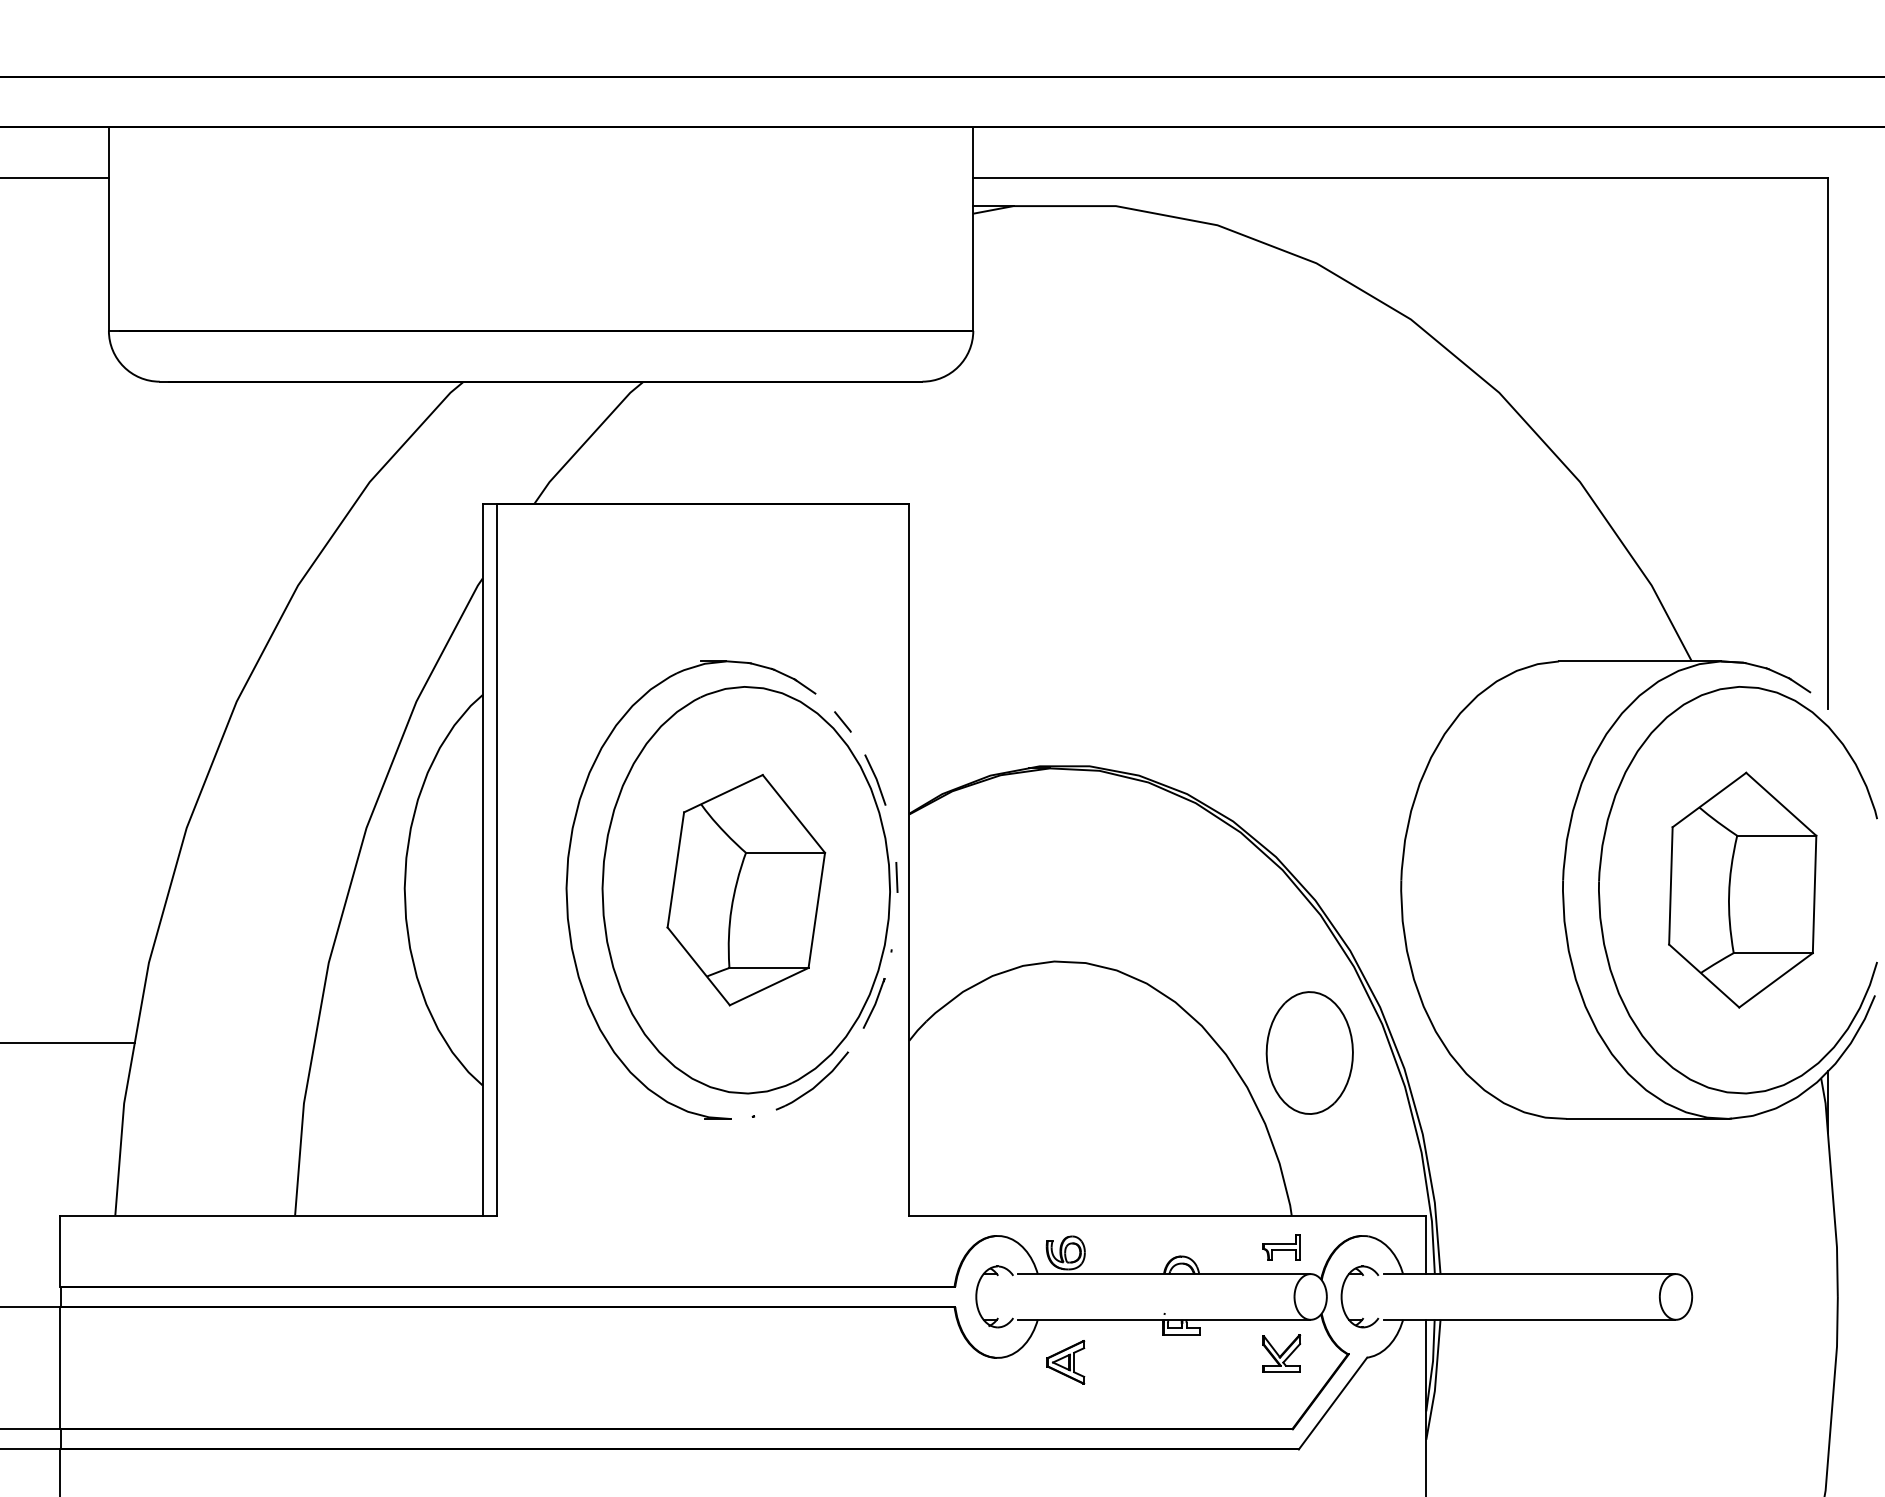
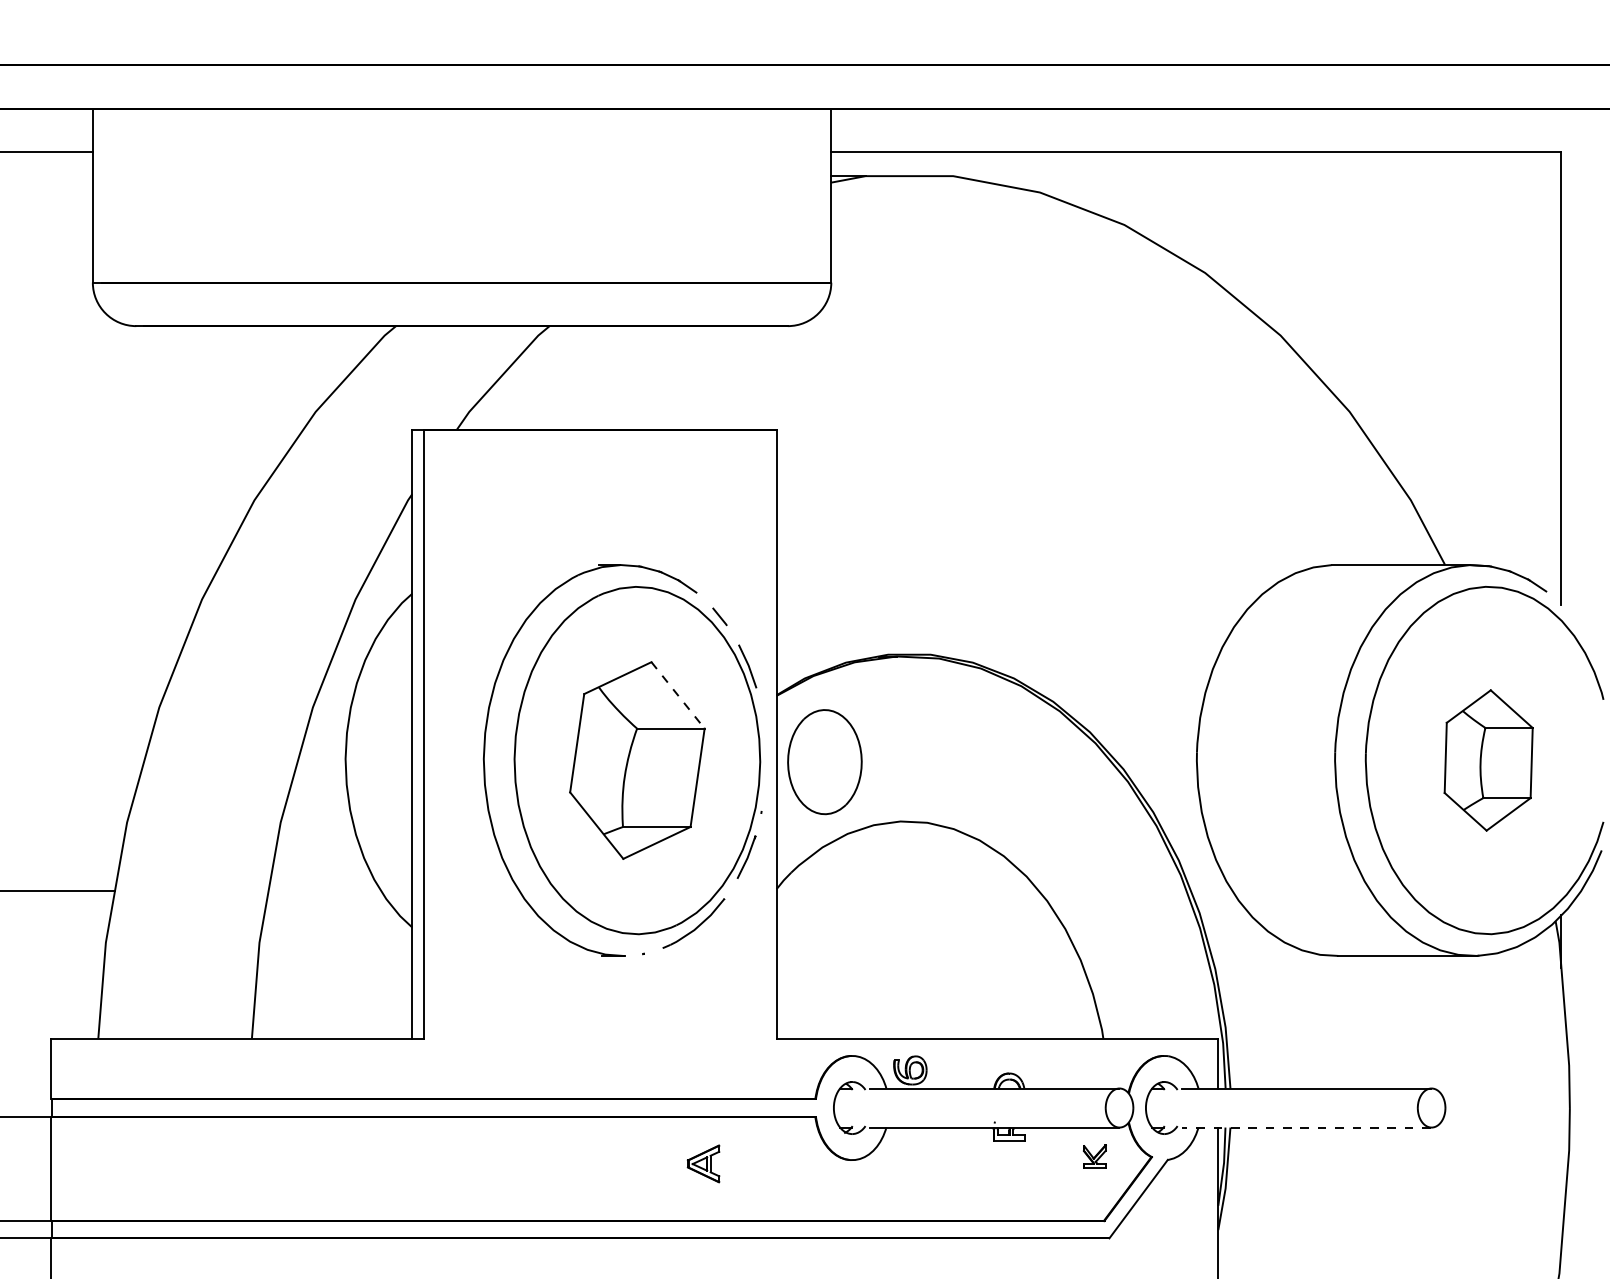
line: (793, 813) -> (677, 695), solid -> dashed
line: (896, 877) -> (765, 749), removed
part: (1742, 889) -> (1488, 759), size x0.7
part: (1309, 1052) -> (824, 761), moved
part: (1281, 1247) -> (1094, 1065), removed
line: (1529, 1319) -> (1306, 1127), solid -> dashed
part: (1281, 1353) -> (1094, 1156), size x0.7
part: (1065, 1362) -> (703, 1164), moved

